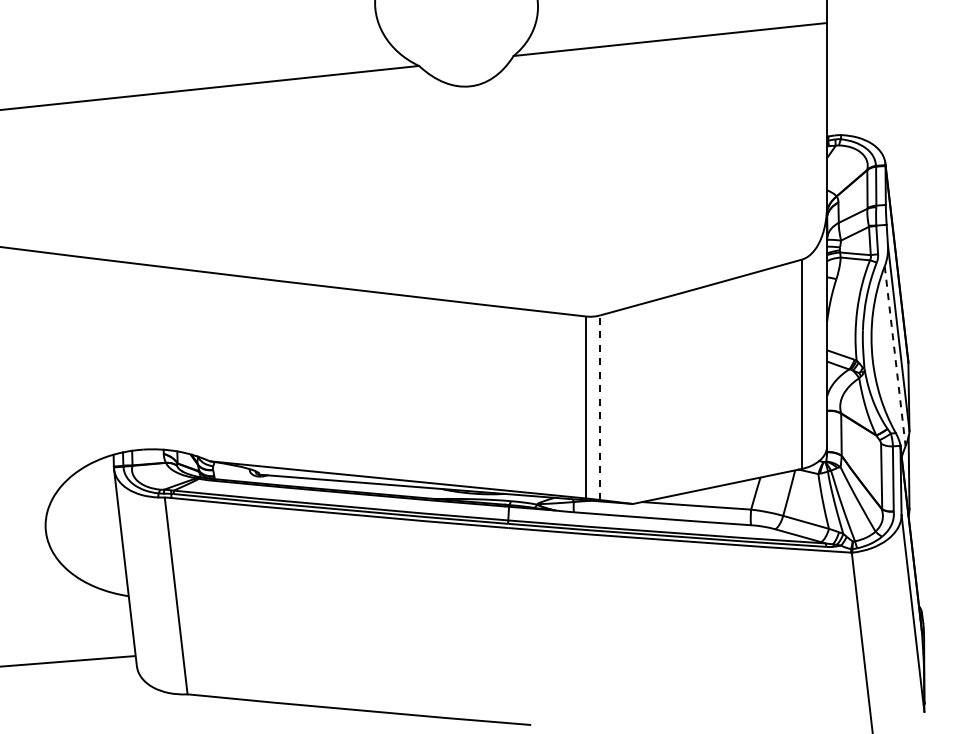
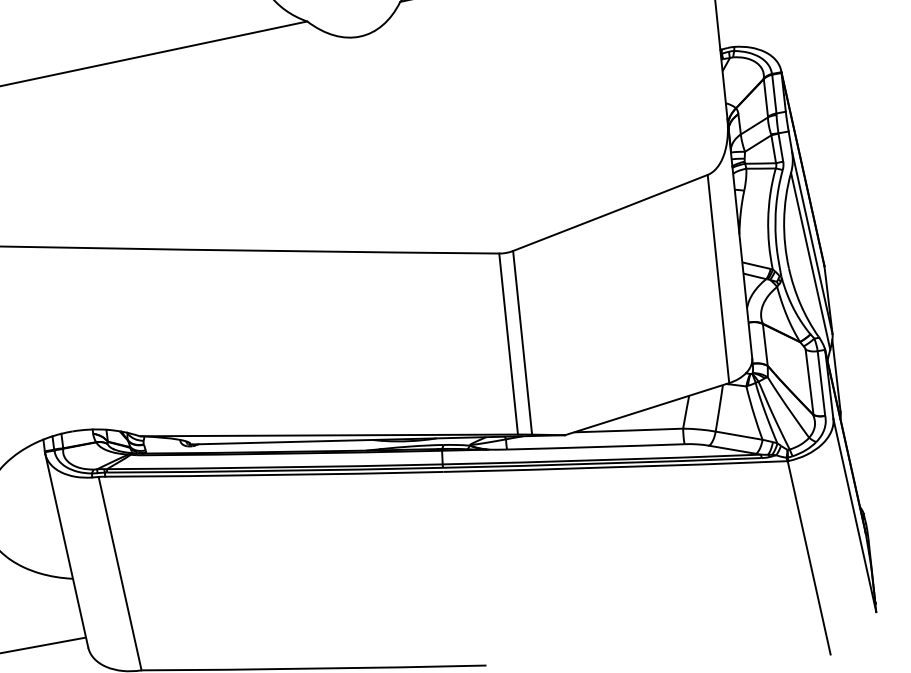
line: (895, 356) -> (811, 261), dashed -> solid
line: (600, 407) -> (522, 342), dashed -> solid

